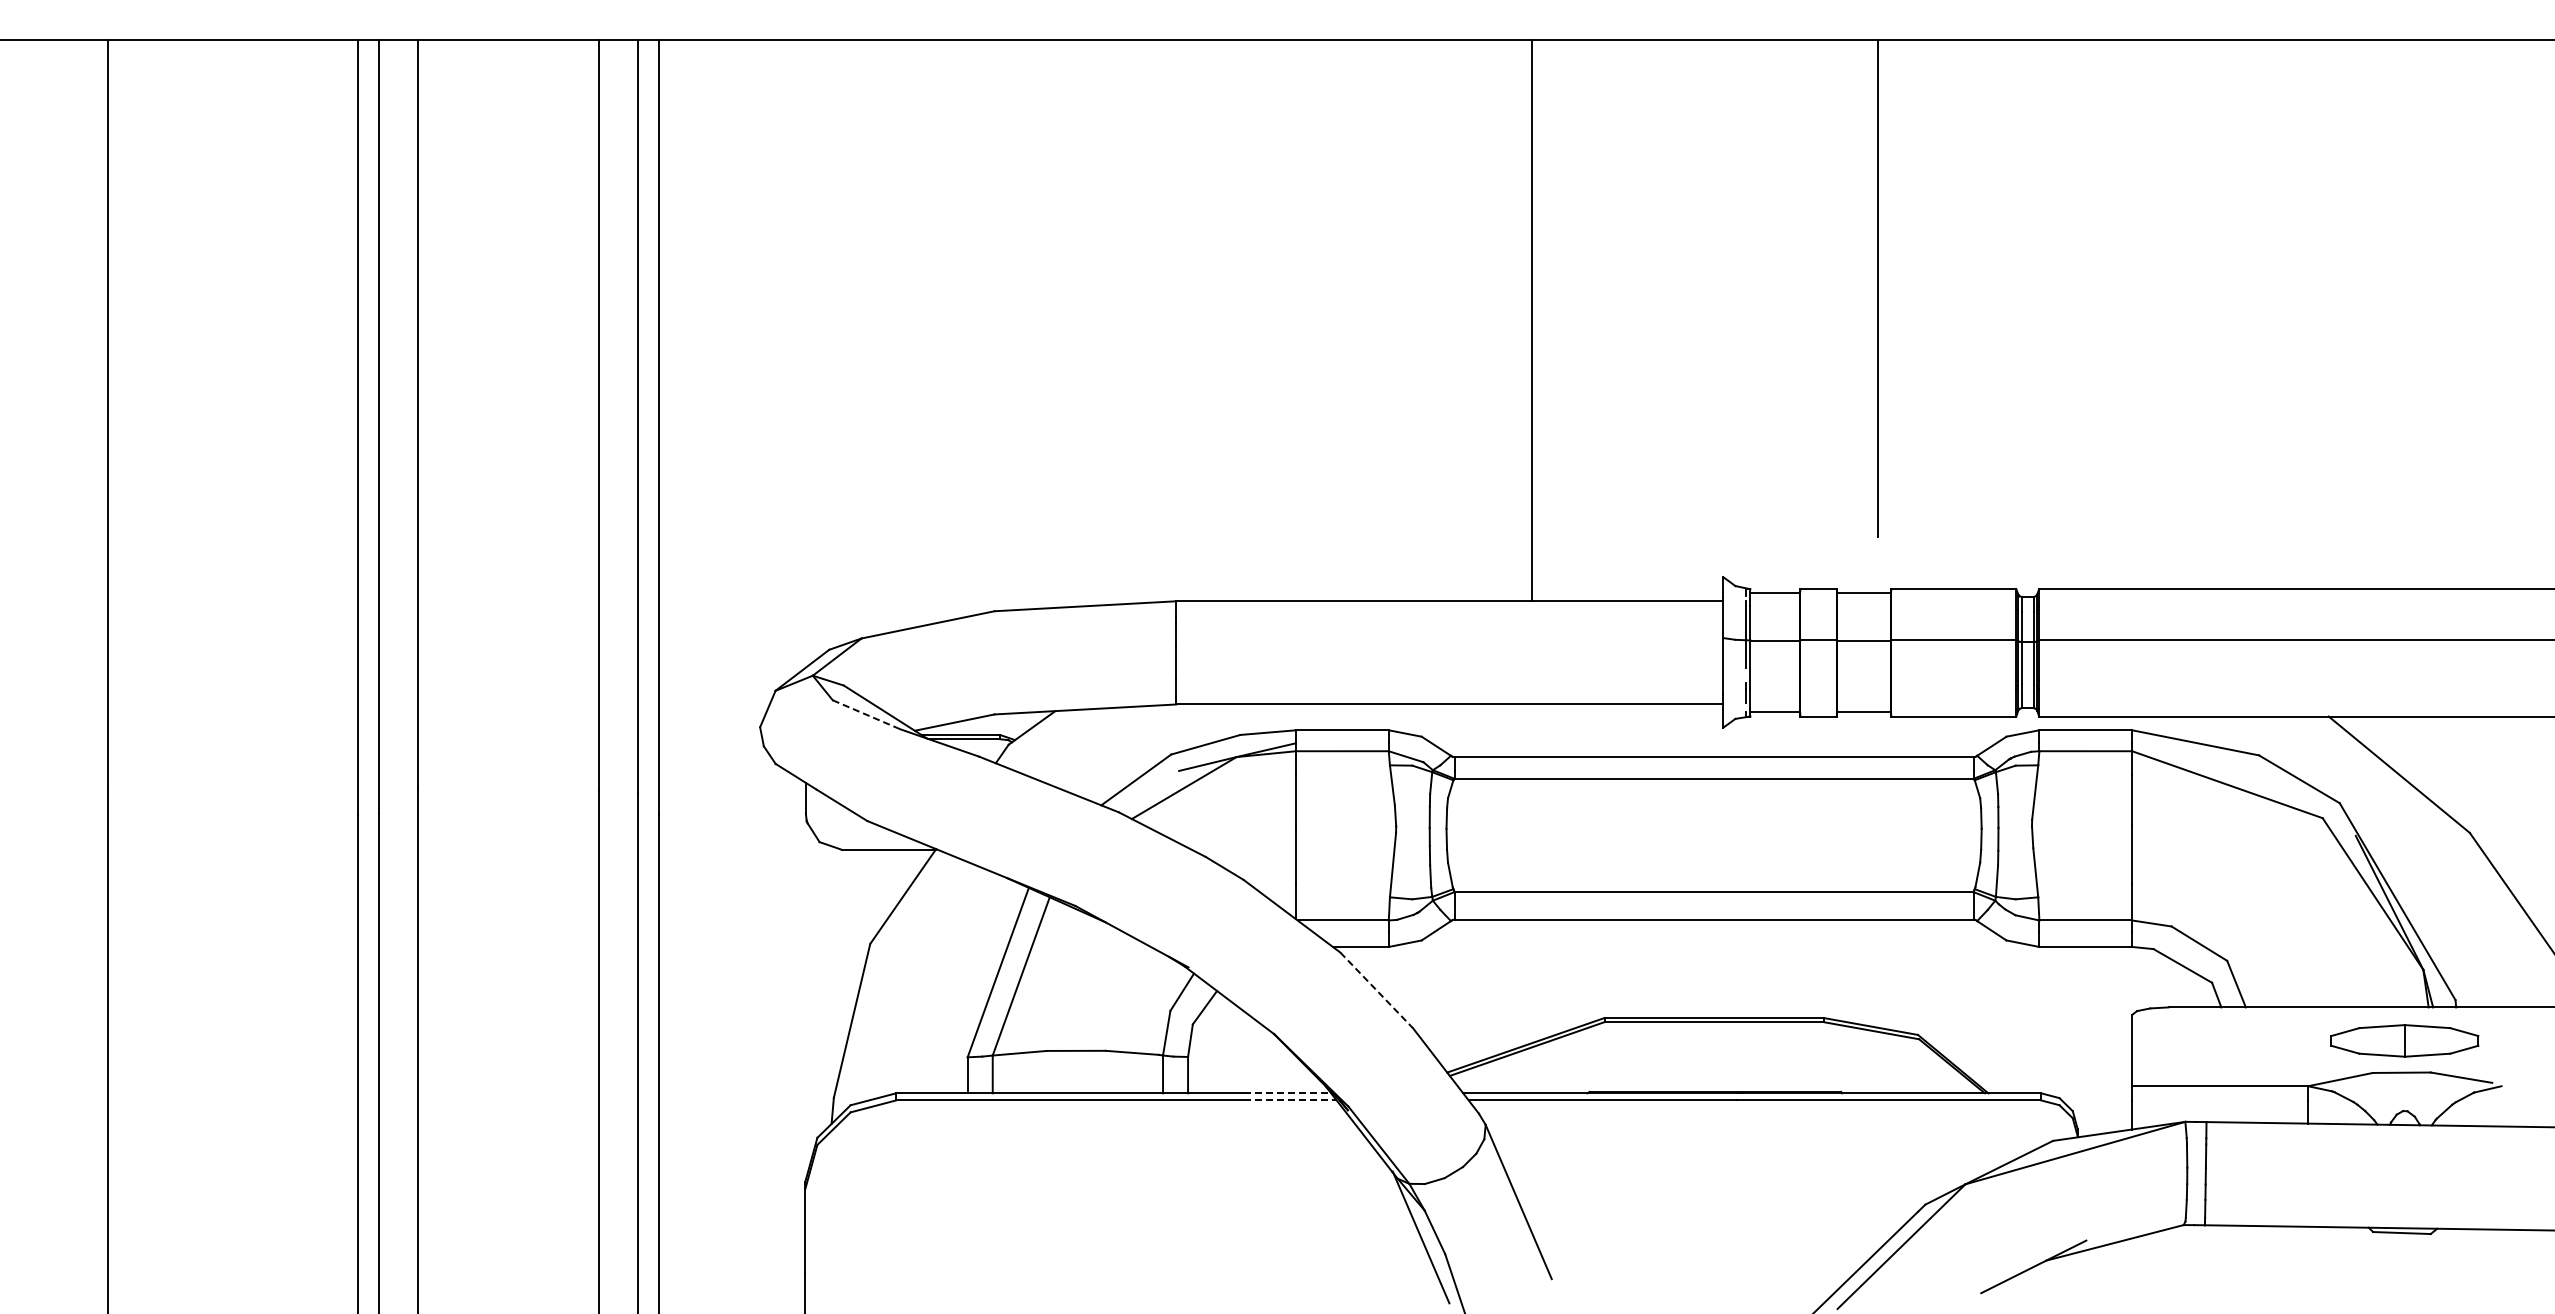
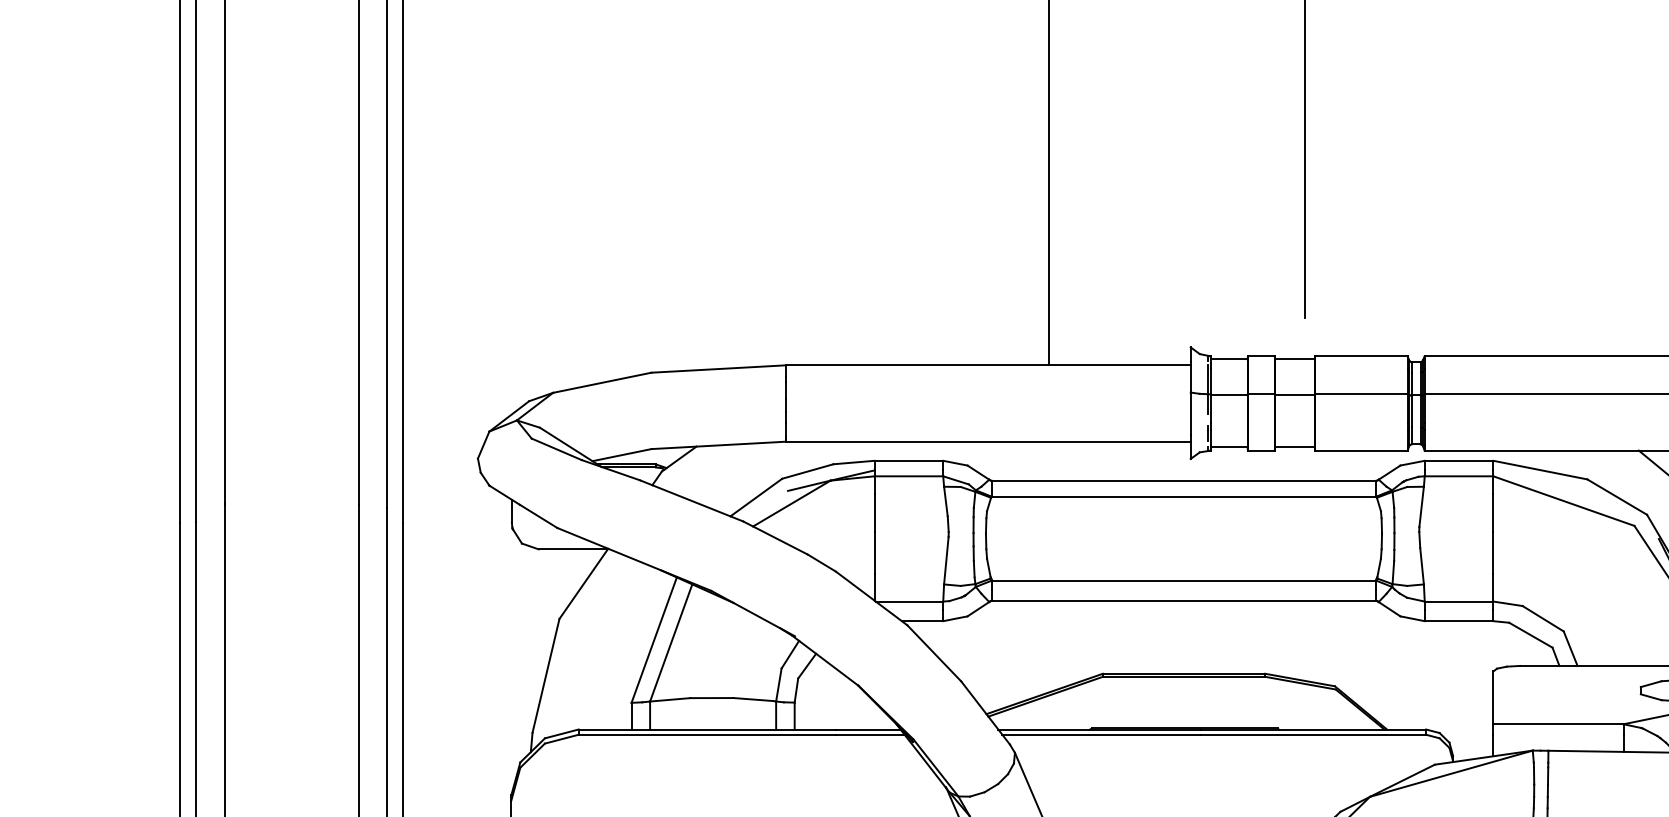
line: (866, 714) -> (556, 449), dashed -> solid
line: (1376, 990) -> (934, 653), dashed -> solid
line: (1287, 1093) -> (868, 729), dashed -> solid
line: (1290, 1100) -> (870, 734), dashed -> solid

